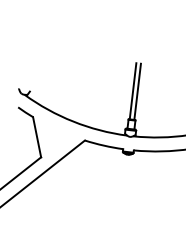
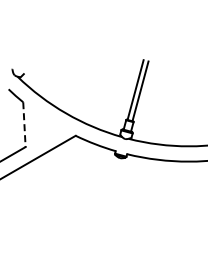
line: (37, 137) -> (24, 125), solid -> dashed

